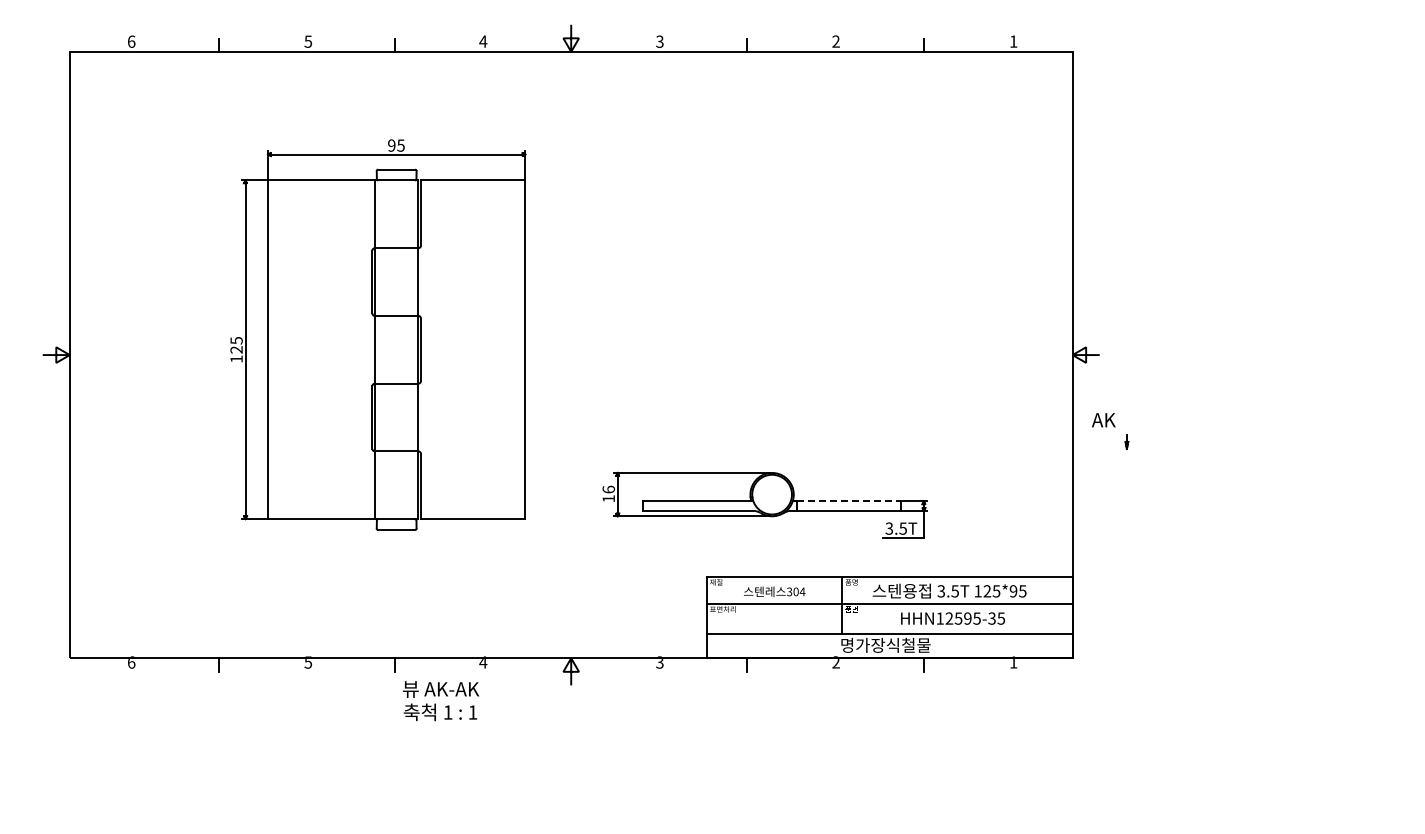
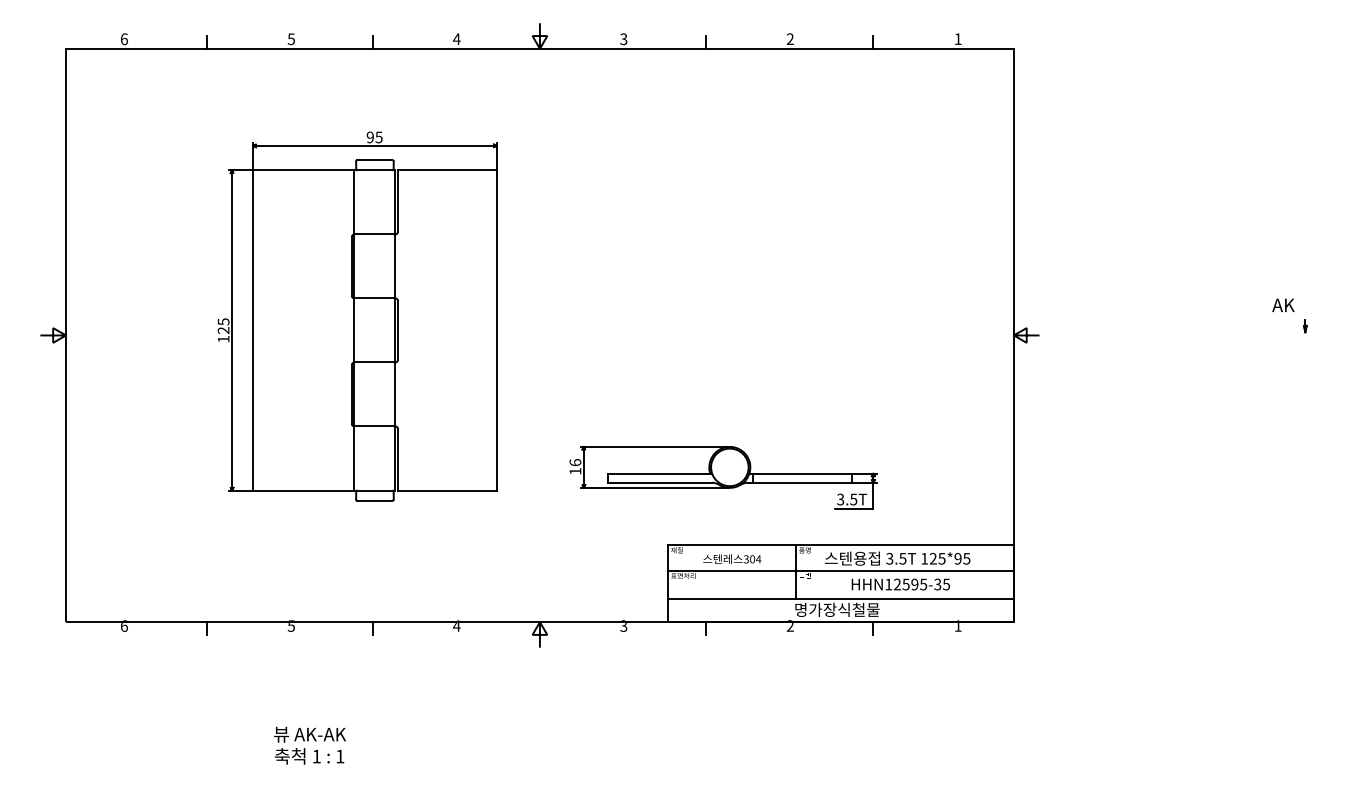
part: (1110, 431) -> (1289, 316), moved
line: (849, 501) -> (803, 473), dashed -> solid
text: (441, 701) -> (310, 746), moved

